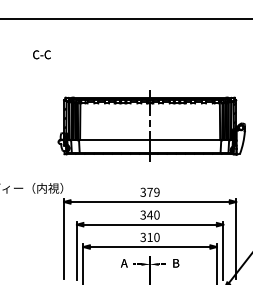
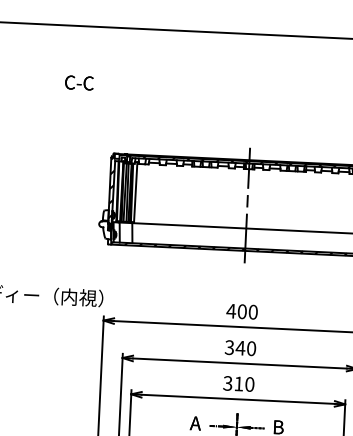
text: (149, 191) -> (241, 310), 379 -> 400

